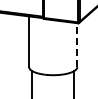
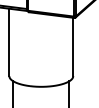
line: (77, 45) -> (73, 47), dashed -> solid

